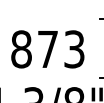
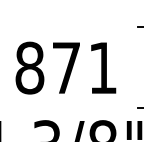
text: (74, 49) -> (103, 68), 873 -> 871

